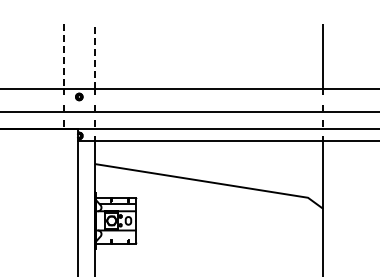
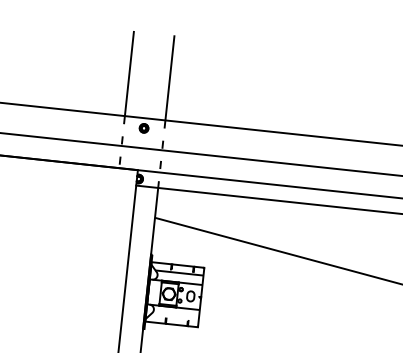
line: (63, 56) -> (129, 73), dashed -> solid
line: (94, 56) -> (169, 77), dashed -> solid

